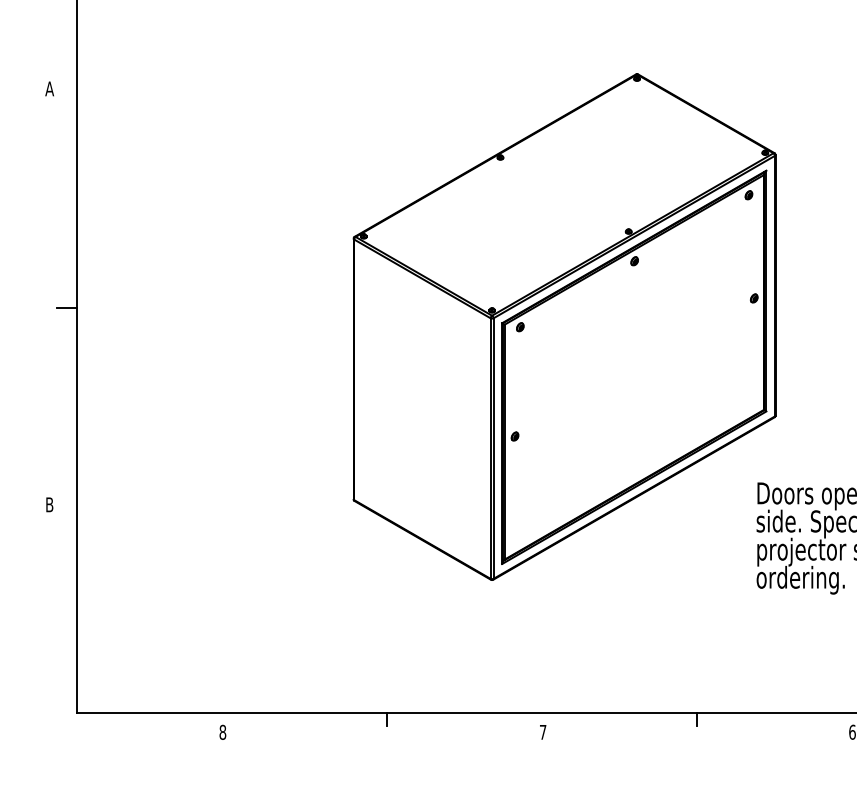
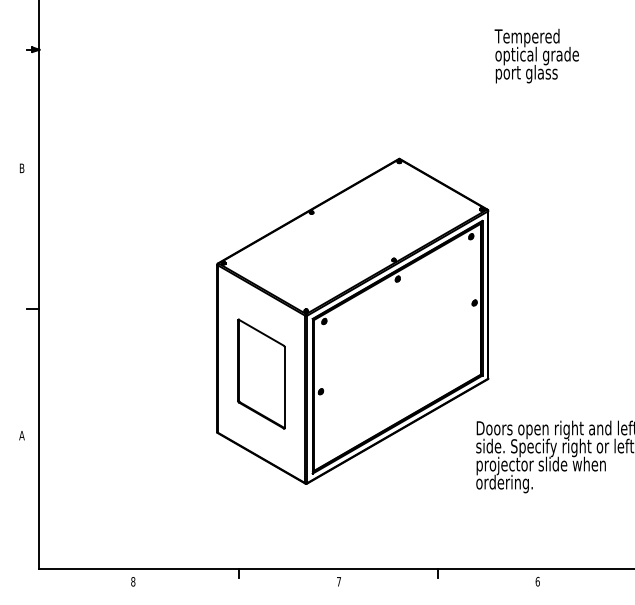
text: (48, 89) -> (21, 168), A -> B
part: (422, 408) -> (261, 373), added
text: (48, 504) -> (21, 435), B -> A

